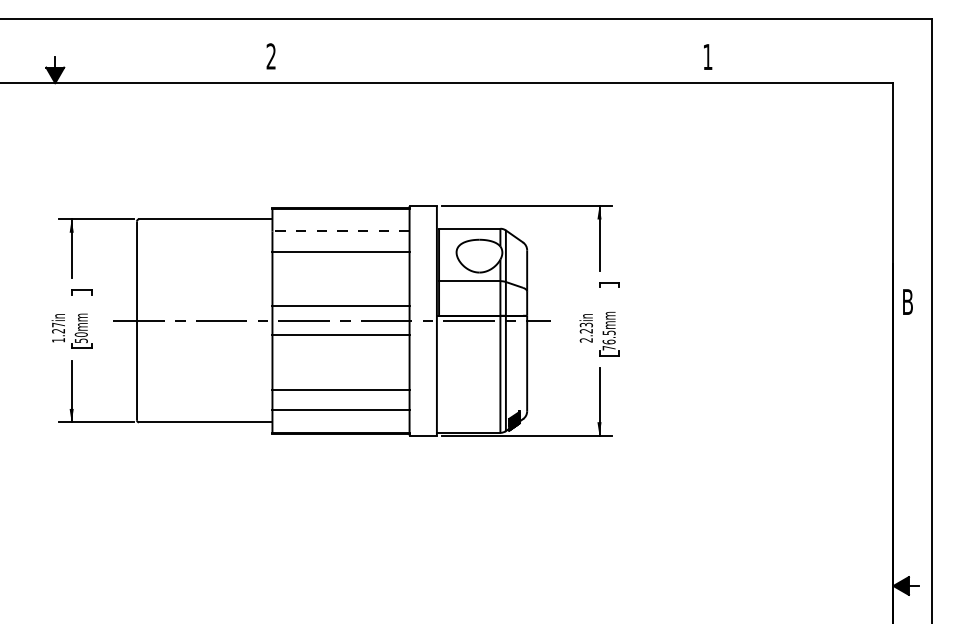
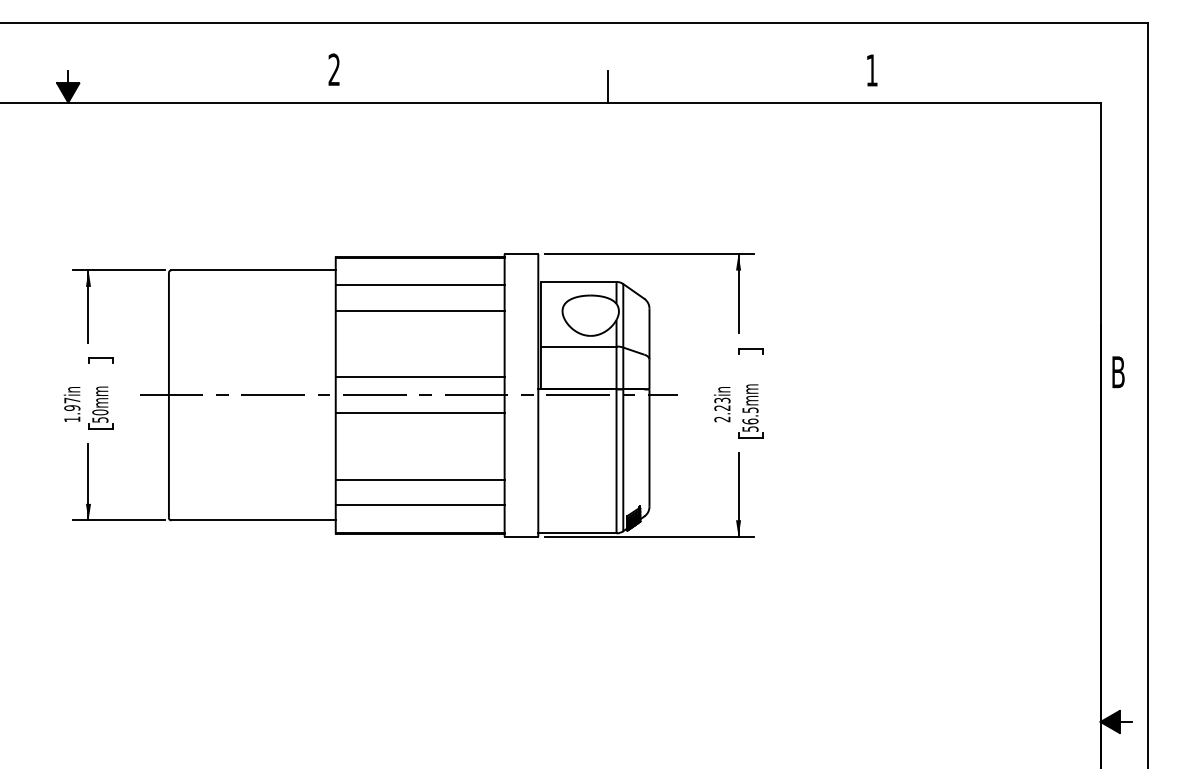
line: (493, 70) -> (608, 87), added
line: (341, 231) -> (420, 285), dashed -> solid
text: (58, 330) -> (72, 407), 1.27in -> 1.97in
text: (608, 348) -> (749, 429), 76.5mm -> 56.5mm

